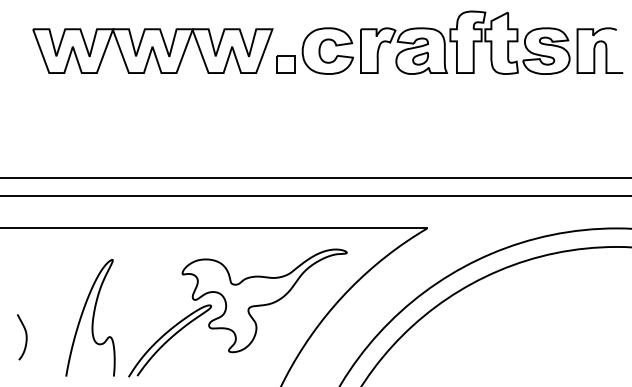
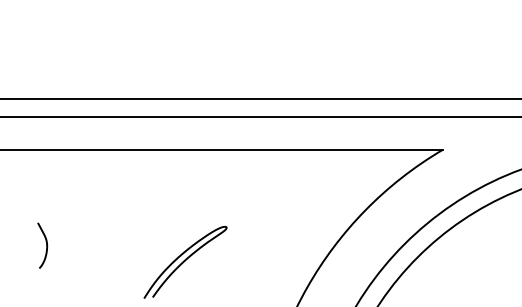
part: (264, 300) -> (279, 221), removed
curve: (92, 317) -> (107, 238), removed
curve: (25, 337) -> (45, 245), moved

